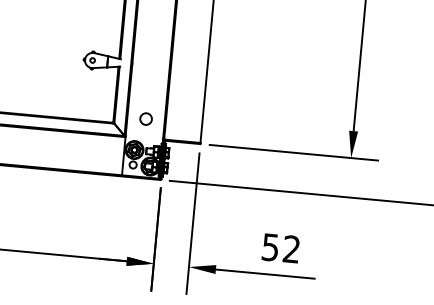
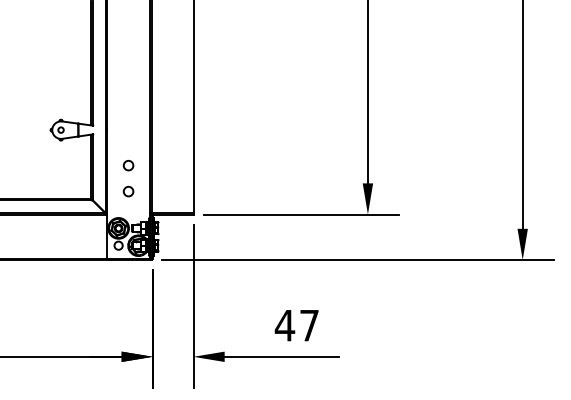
circle: (148, 96) -> (128, 165), added
circle: (146, 118) -> (128, 191), size x0.71
text: (280, 248) -> (296, 325), 52 -> 47

